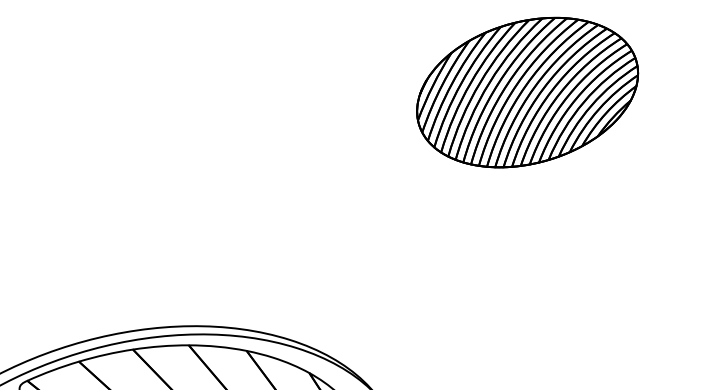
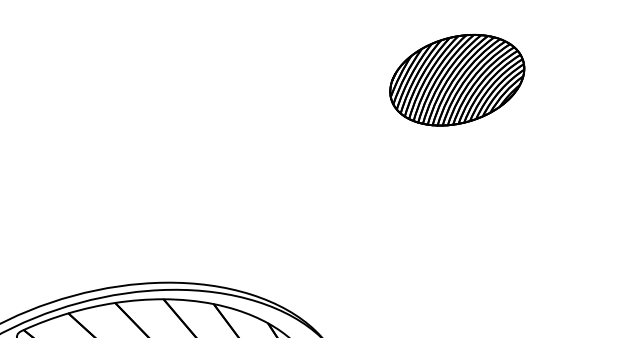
part: (527, 92) -> (457, 80), size x0.7

